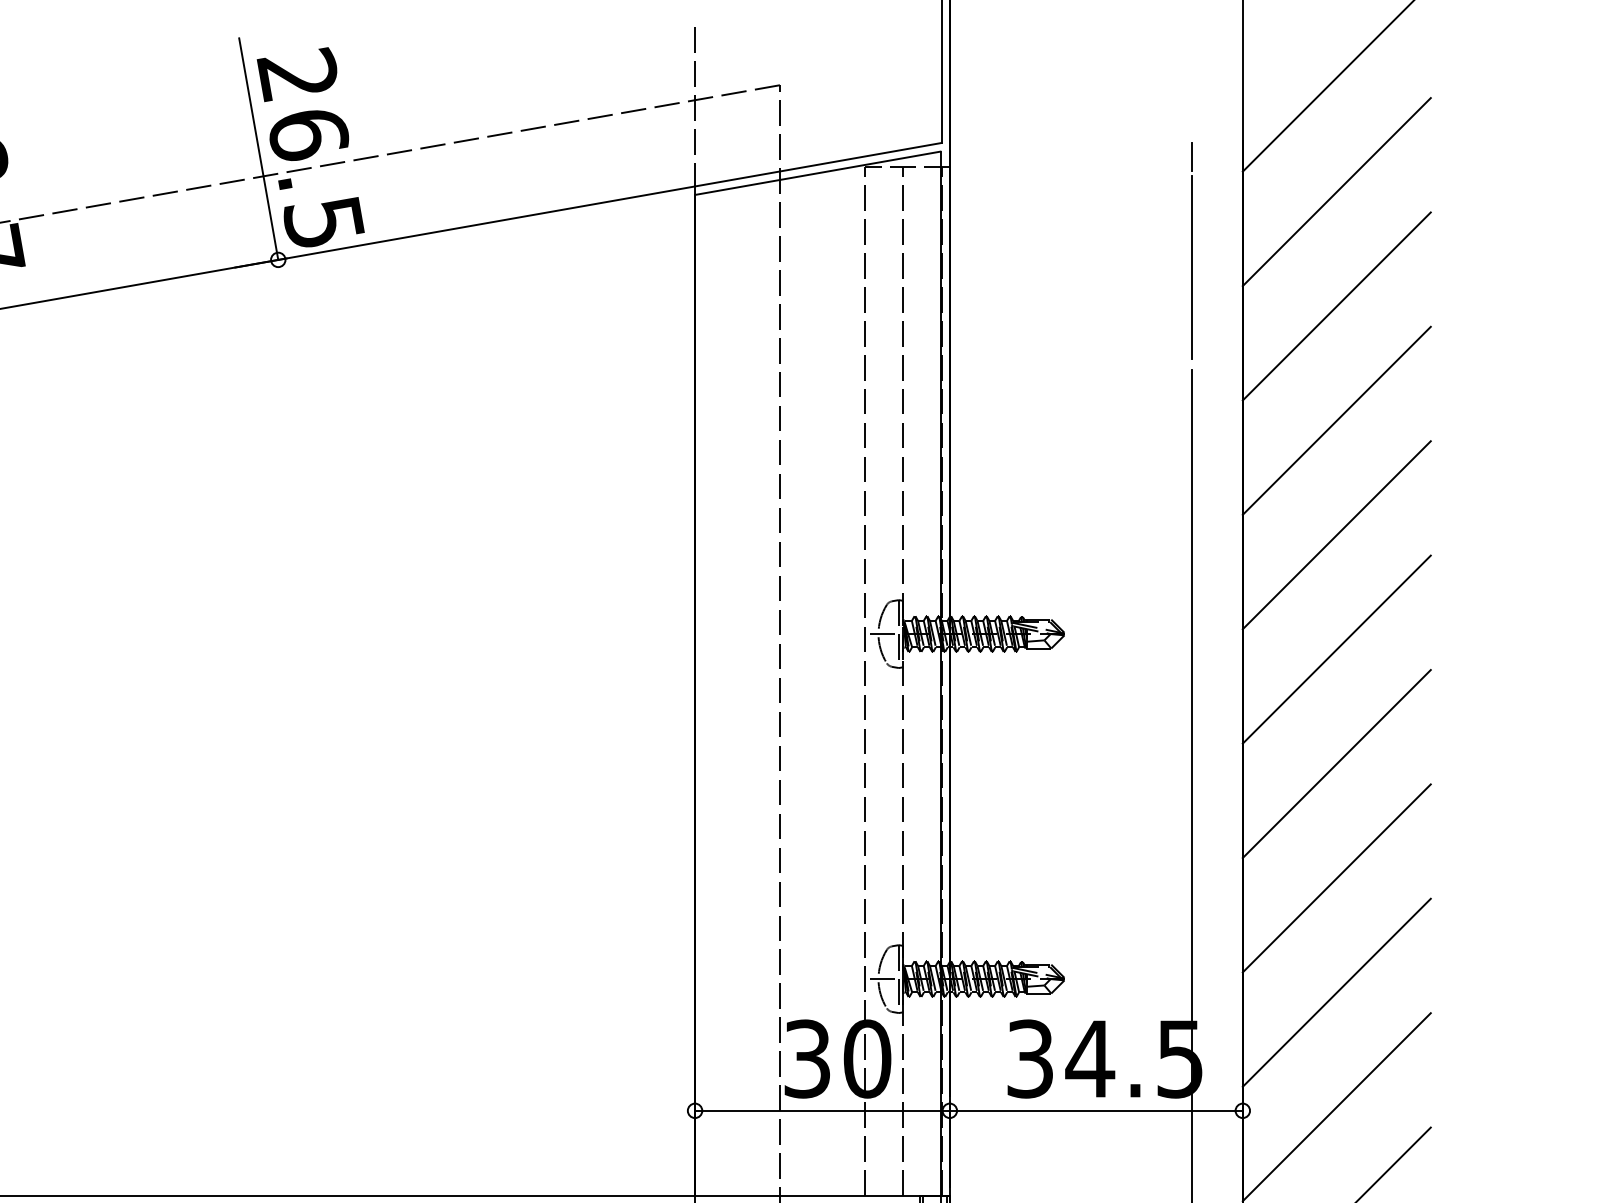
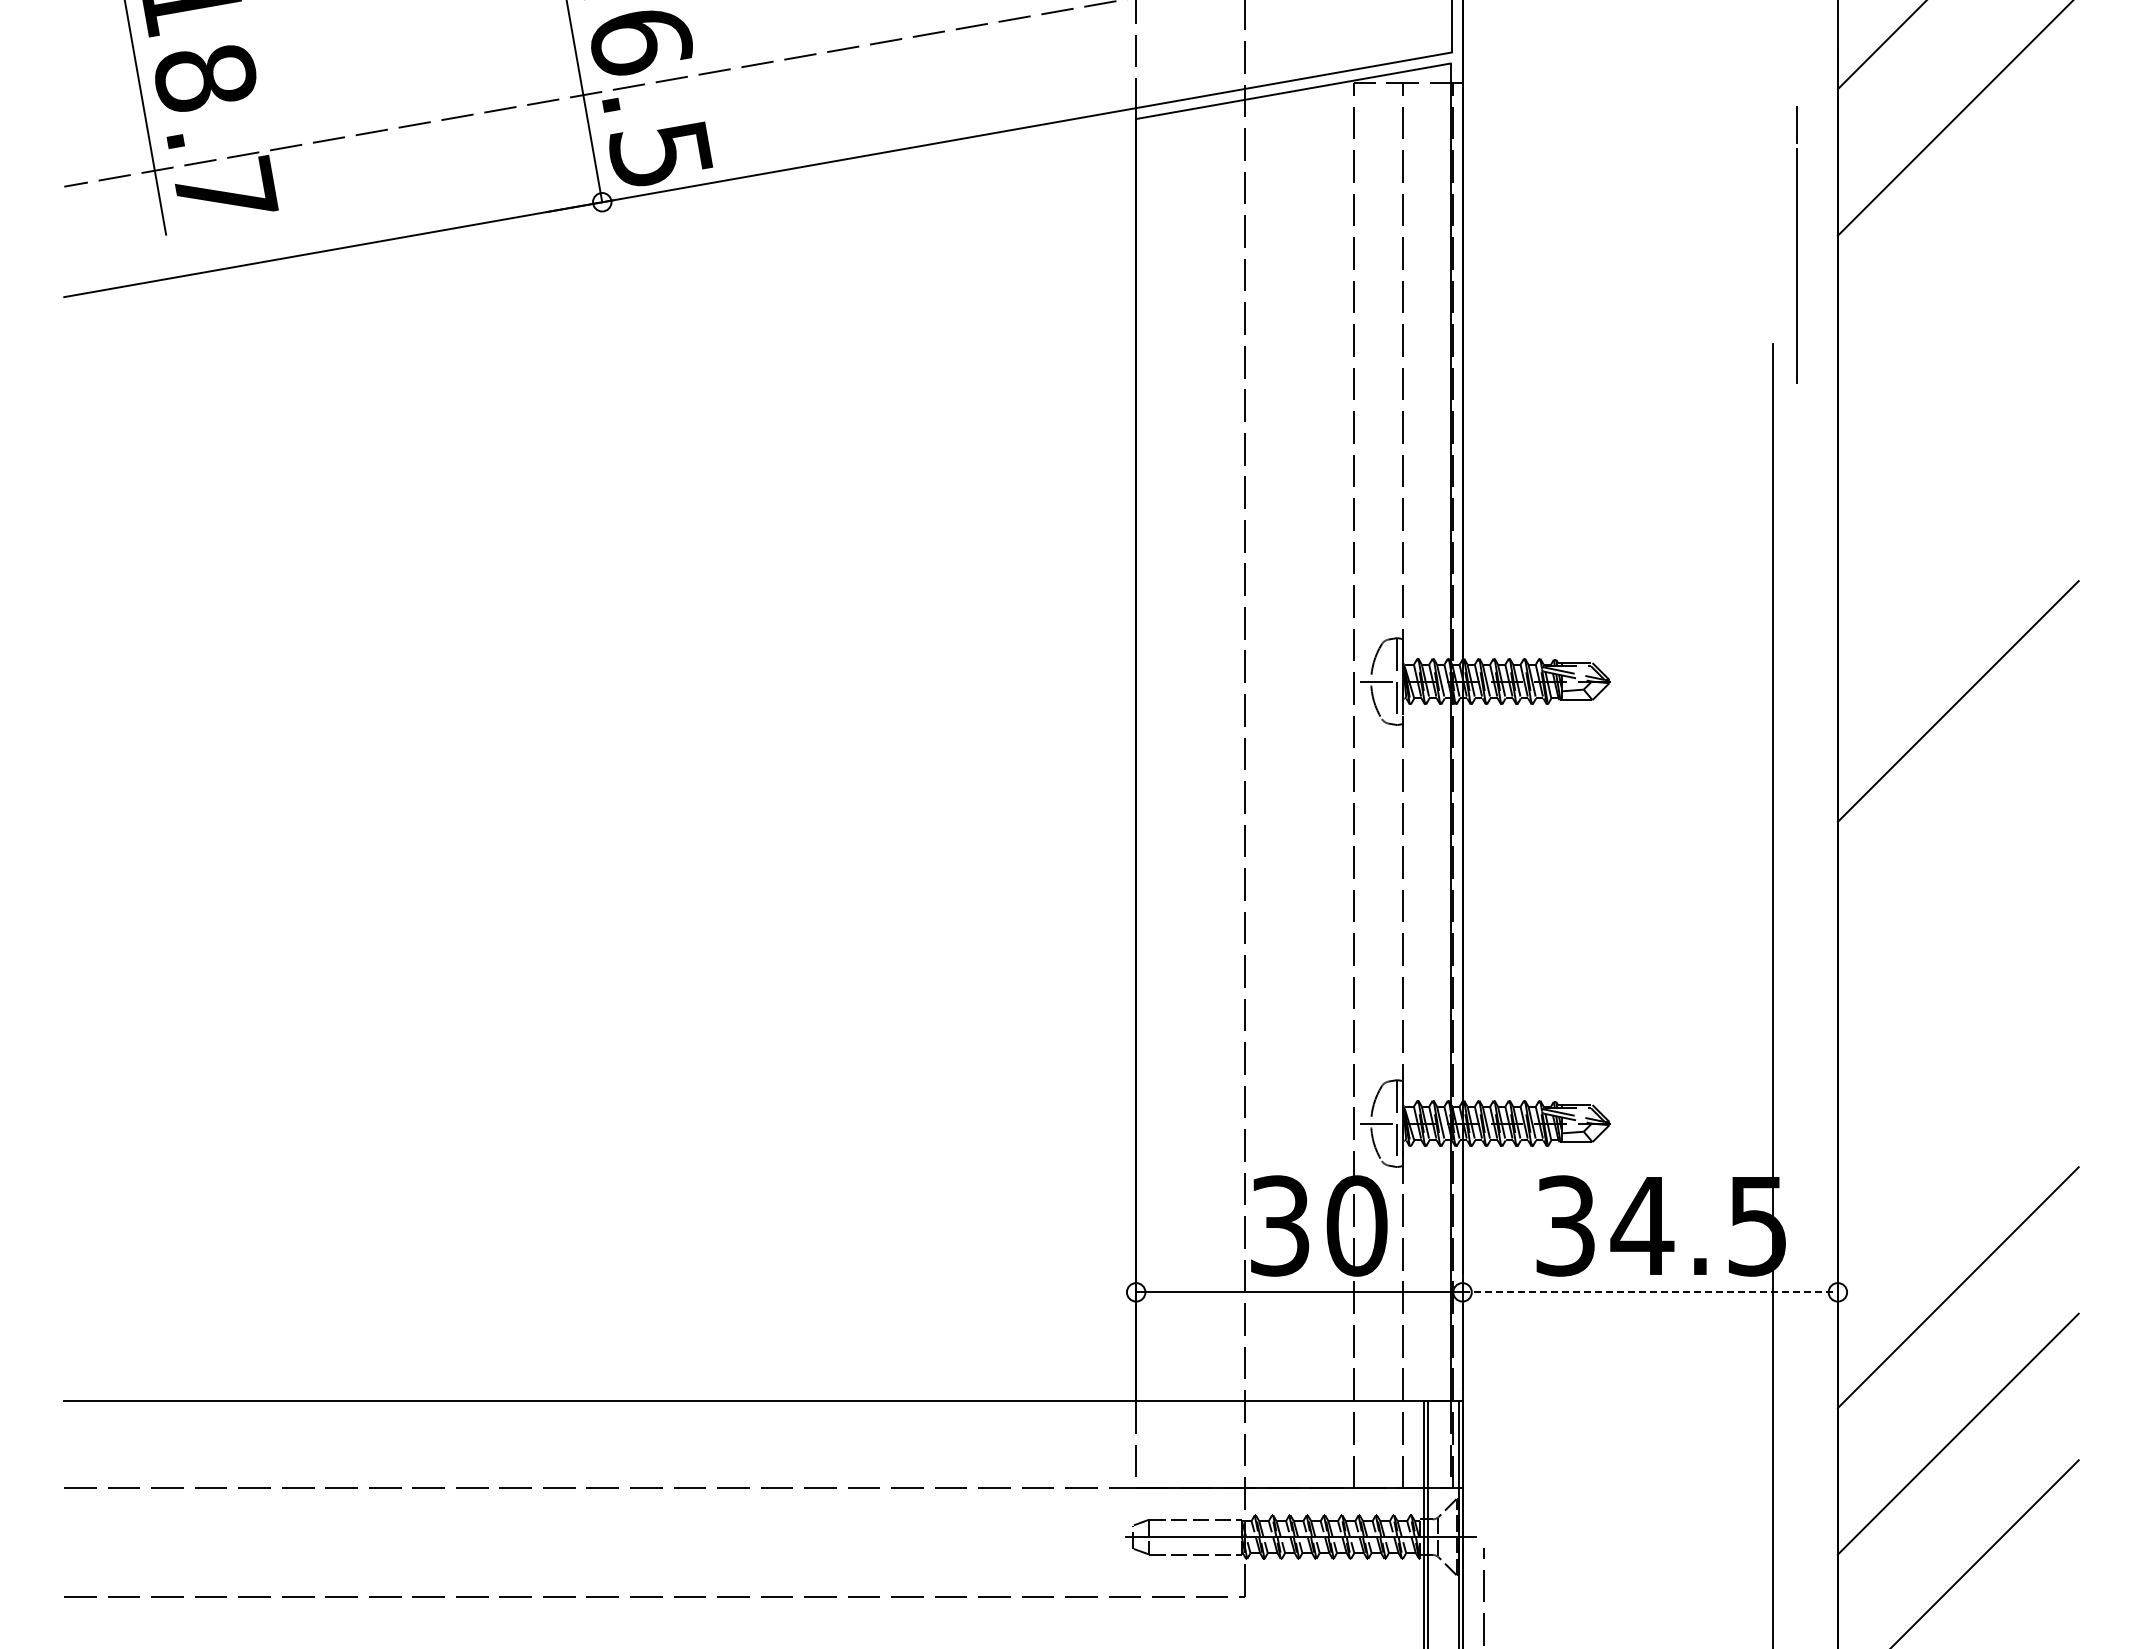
line: (1191, 250) -> (1796, 244), moved
line: (1336, 306) -> (1957, 261), removed
line: (1336, 420) -> (1957, 407), removed
line: (1336, 534) -> (1957, 554), removed
line: (1336, 763) -> (1957, 847), removed
line: (1336, 878) -> (1957, 994), removed
line: (1336, 992) -> (1957, 1140), removed
line: (1096, 1110) -> (1650, 1292), solid -> dashed

